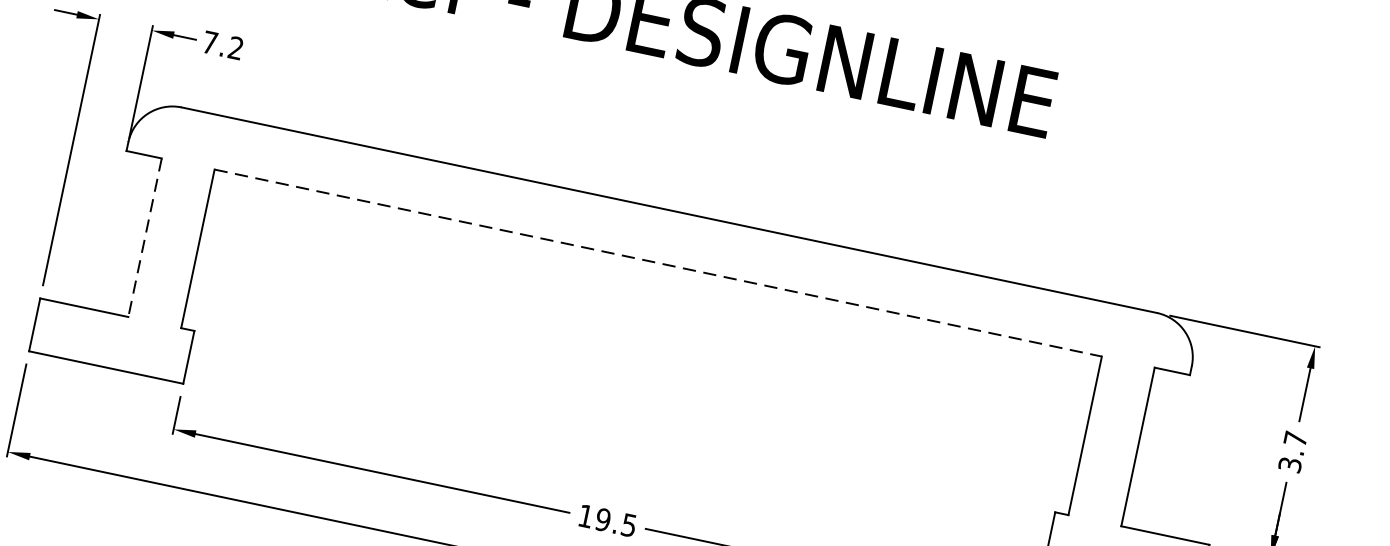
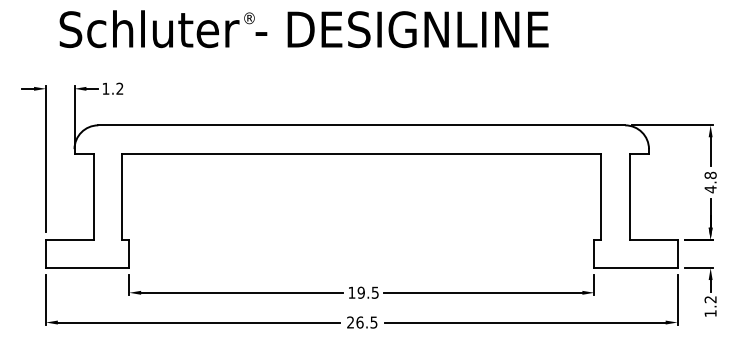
text: (209, 41) -> (105, 88), 7.2 -> 1.2
line: (145, 237) -> (93, 196), dashed -> solid
line: (657, 262) -> (361, 153), dashed -> solid
text: (1292, 451) -> (710, 182), 3.7 -> 4.8

